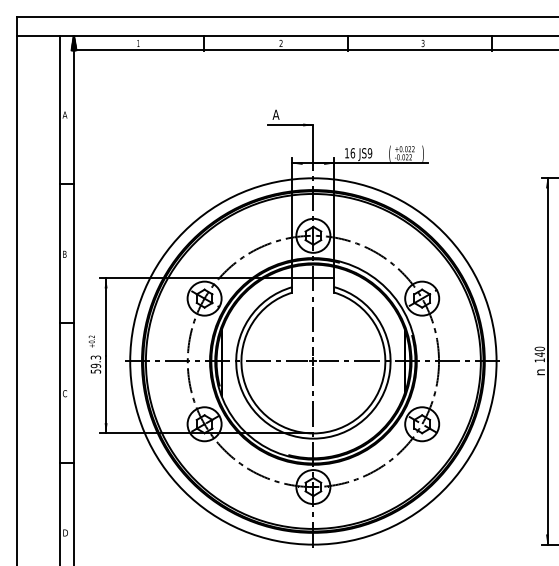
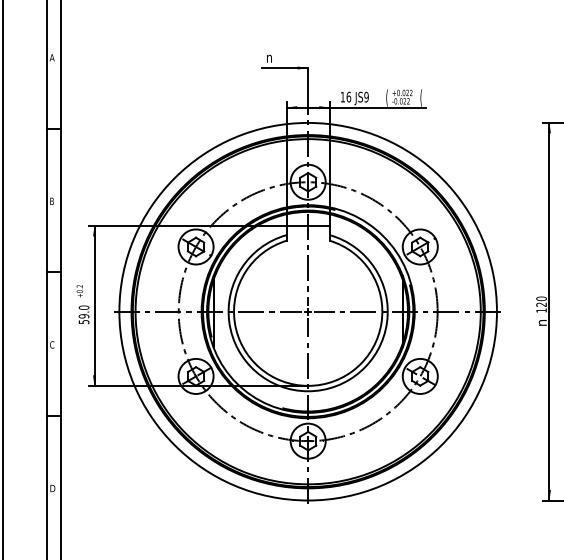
text: (275, 114) -> (269, 57), A -> n
text: (422, 153) -> (420, 97), ) -> (
text: (539, 354) -> (541, 304), 140 -> 120
text: (95, 357) -> (83, 307), 59.3 -> 59.0

